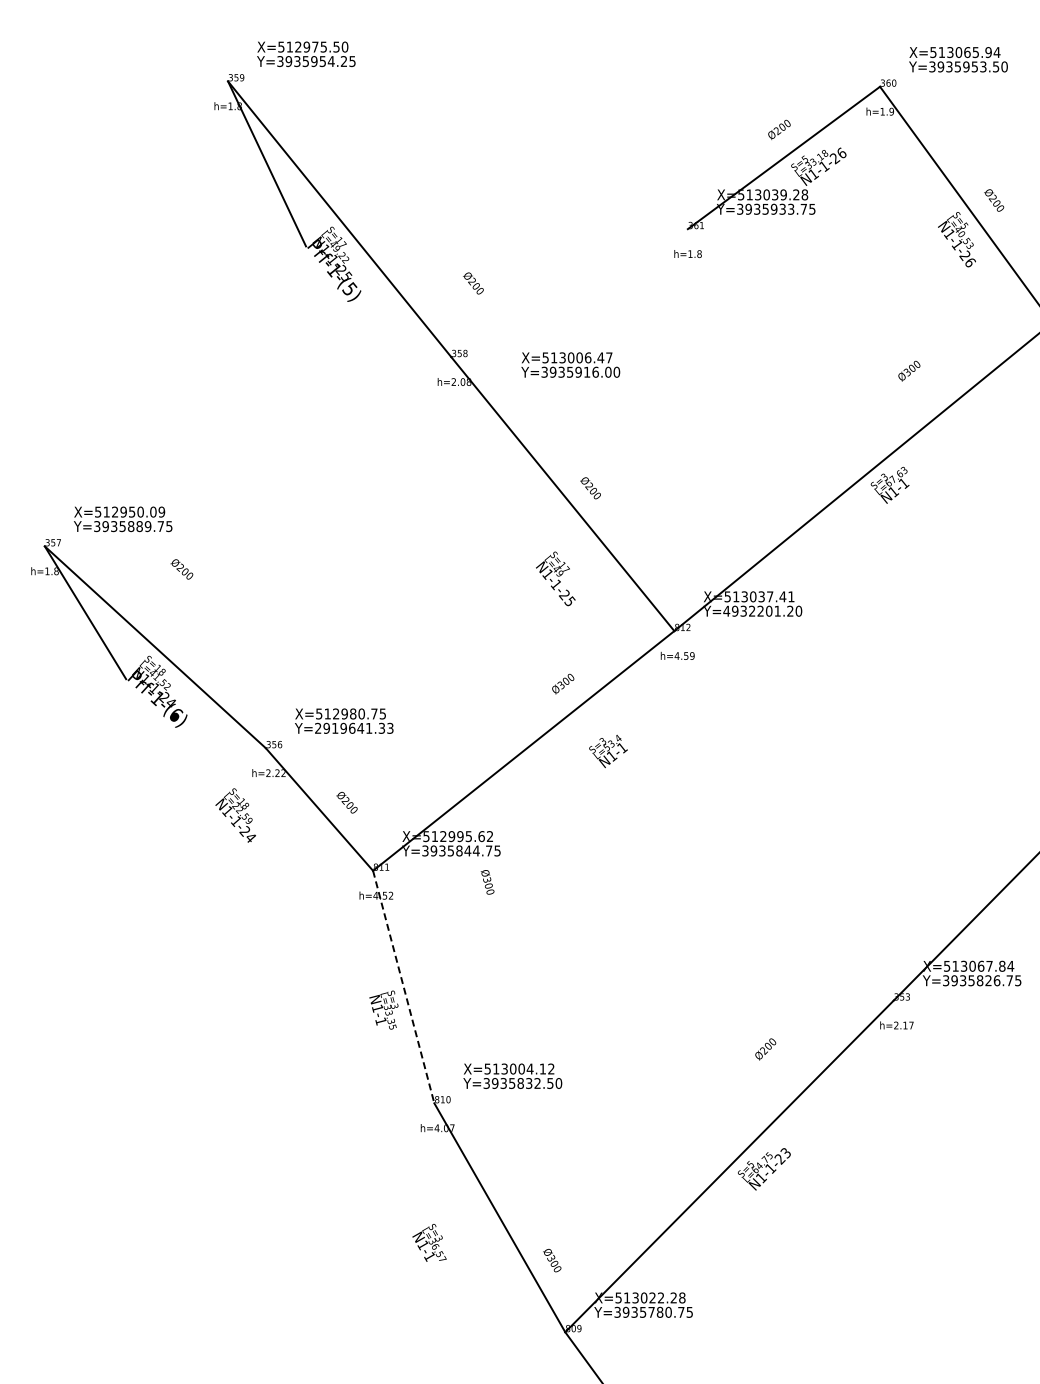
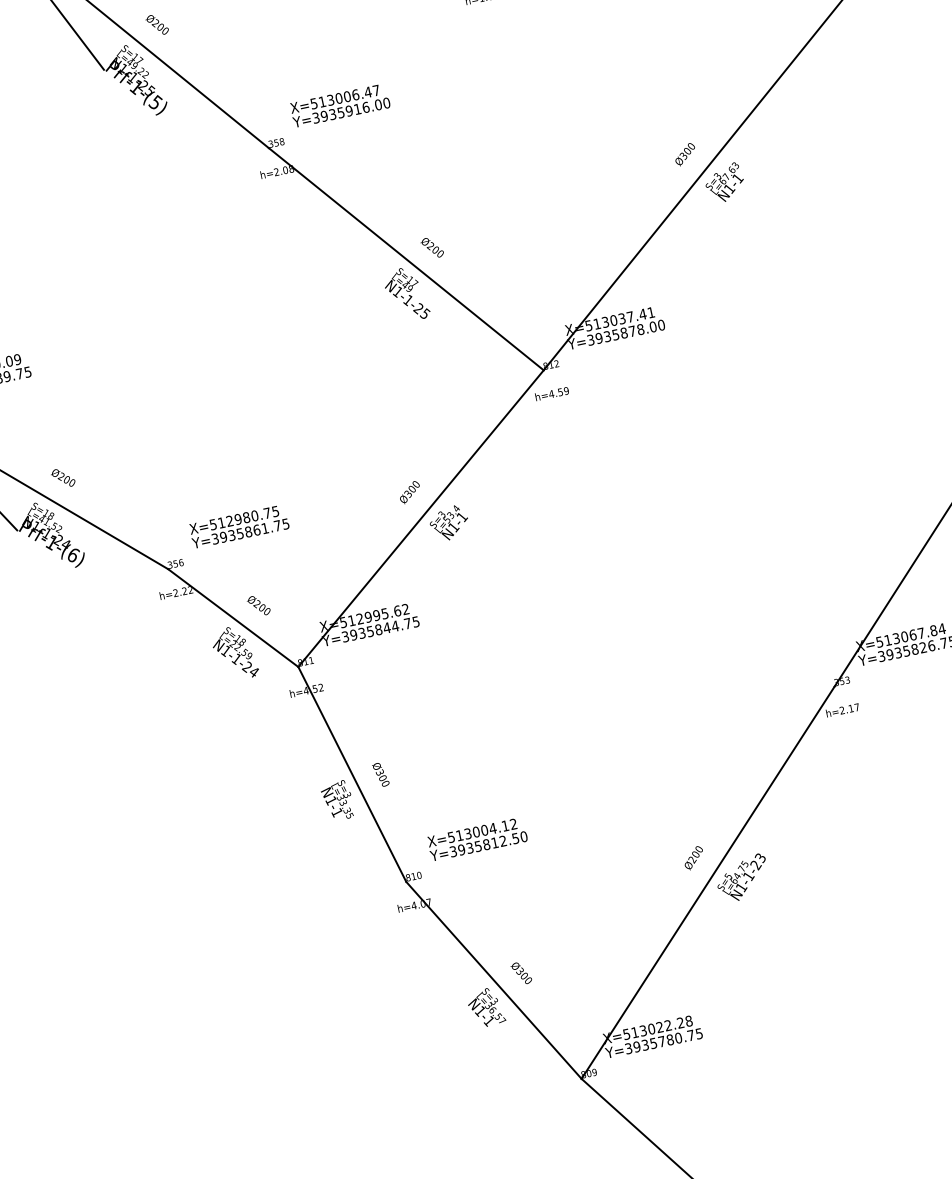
text: (473, 283) -> (157, 24), moved
text: (570, 364) -> (339, 105), moved
text: (909, 370) -> (685, 153), moved
text: (181, 569) -> (62, 478), moved
text: (555, 578) -> (406, 294), moved
text: (758, 610) -> (621, 332), Y=4932201.20 -> Y=3935878.00
text: (563, 683) -> (410, 491), moved
text: (354, 727) -> (250, 530), Y=2919641.33 -> Y=3935861.75
text: (608, 751) -> (449, 523), moved
text: (235, 815) -> (234, 653), moved
text: (487, 882) -> (380, 775), moved
line: (403, 987) -> (352, 774), dashed -> solid
text: (765, 1049) -> (693, 858), moved
text: (529, 1083) -> (495, 842), Y=3935832.50 -> Y=3935812.50
text: (429, 1242) -> (485, 1007), moved
text: (552, 1260) -> (521, 973), moved

